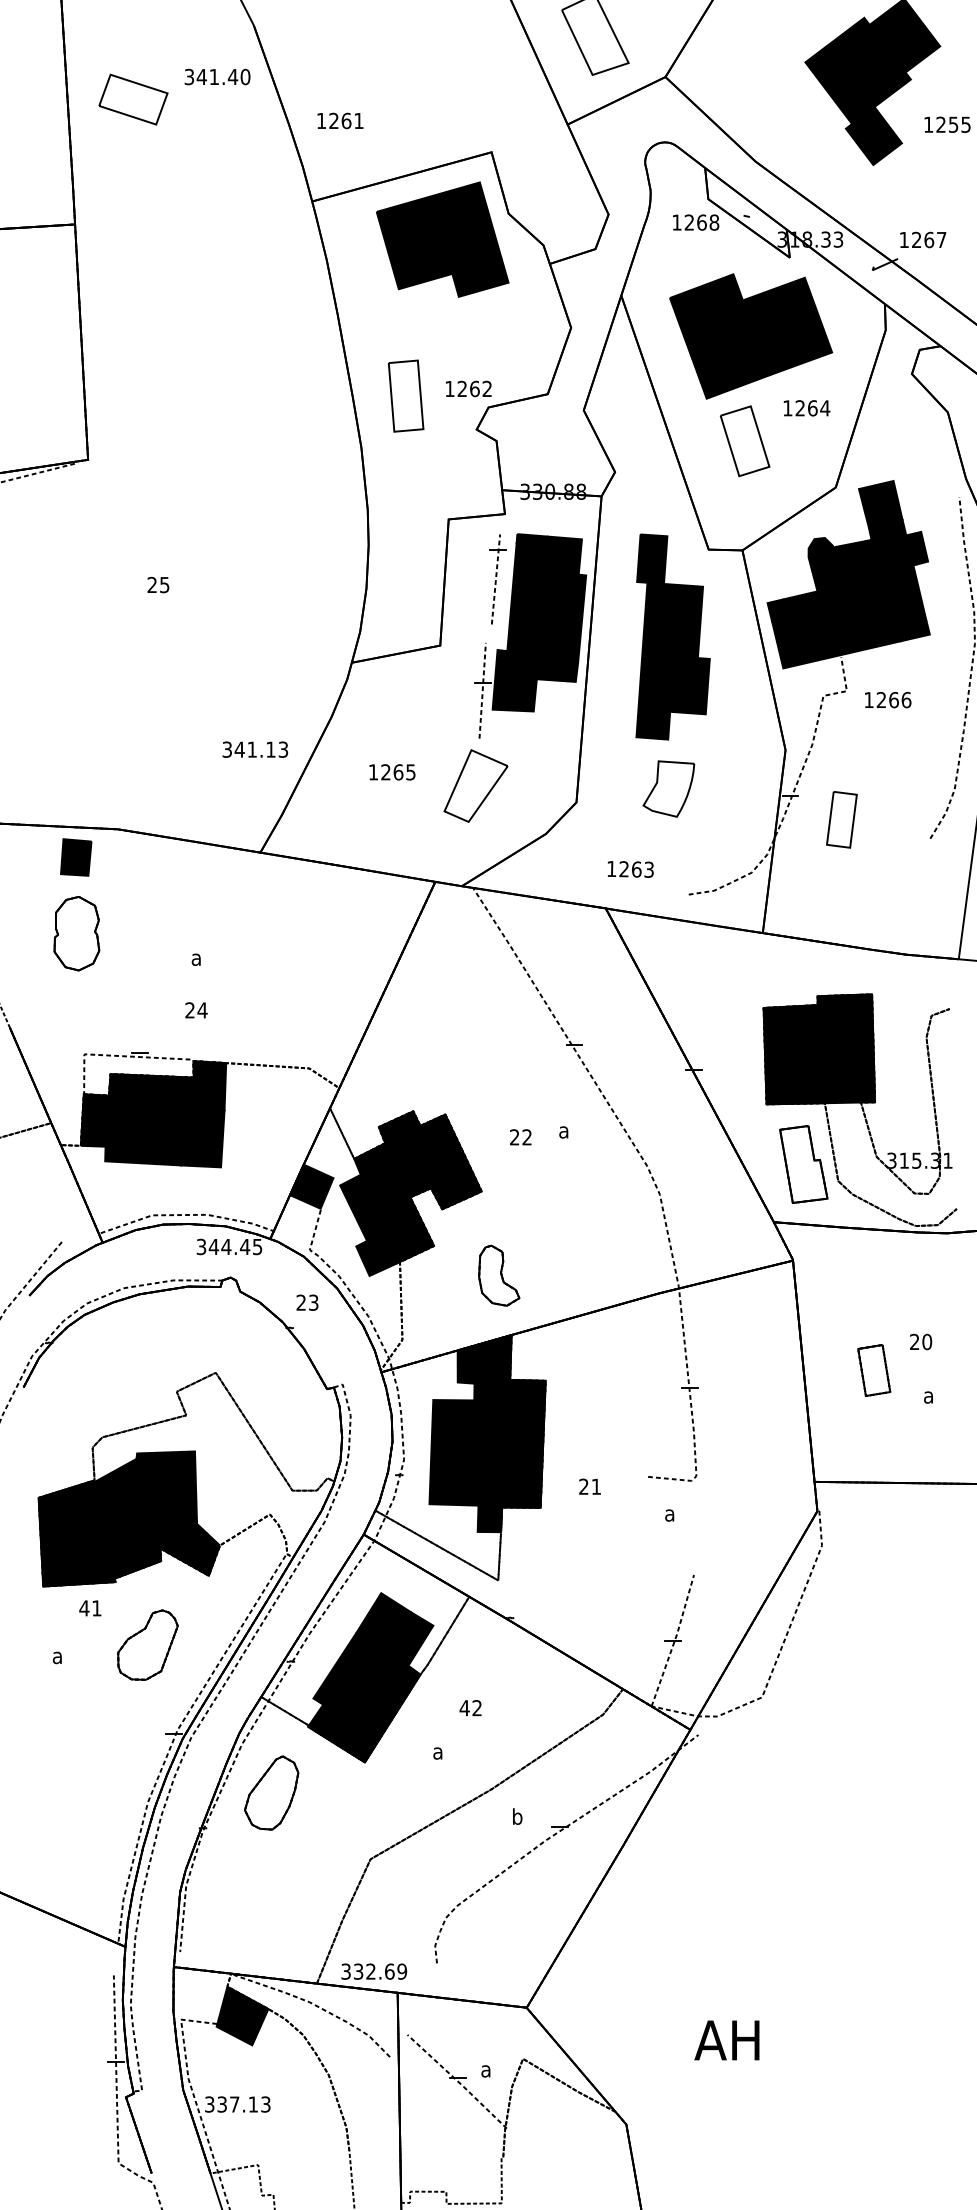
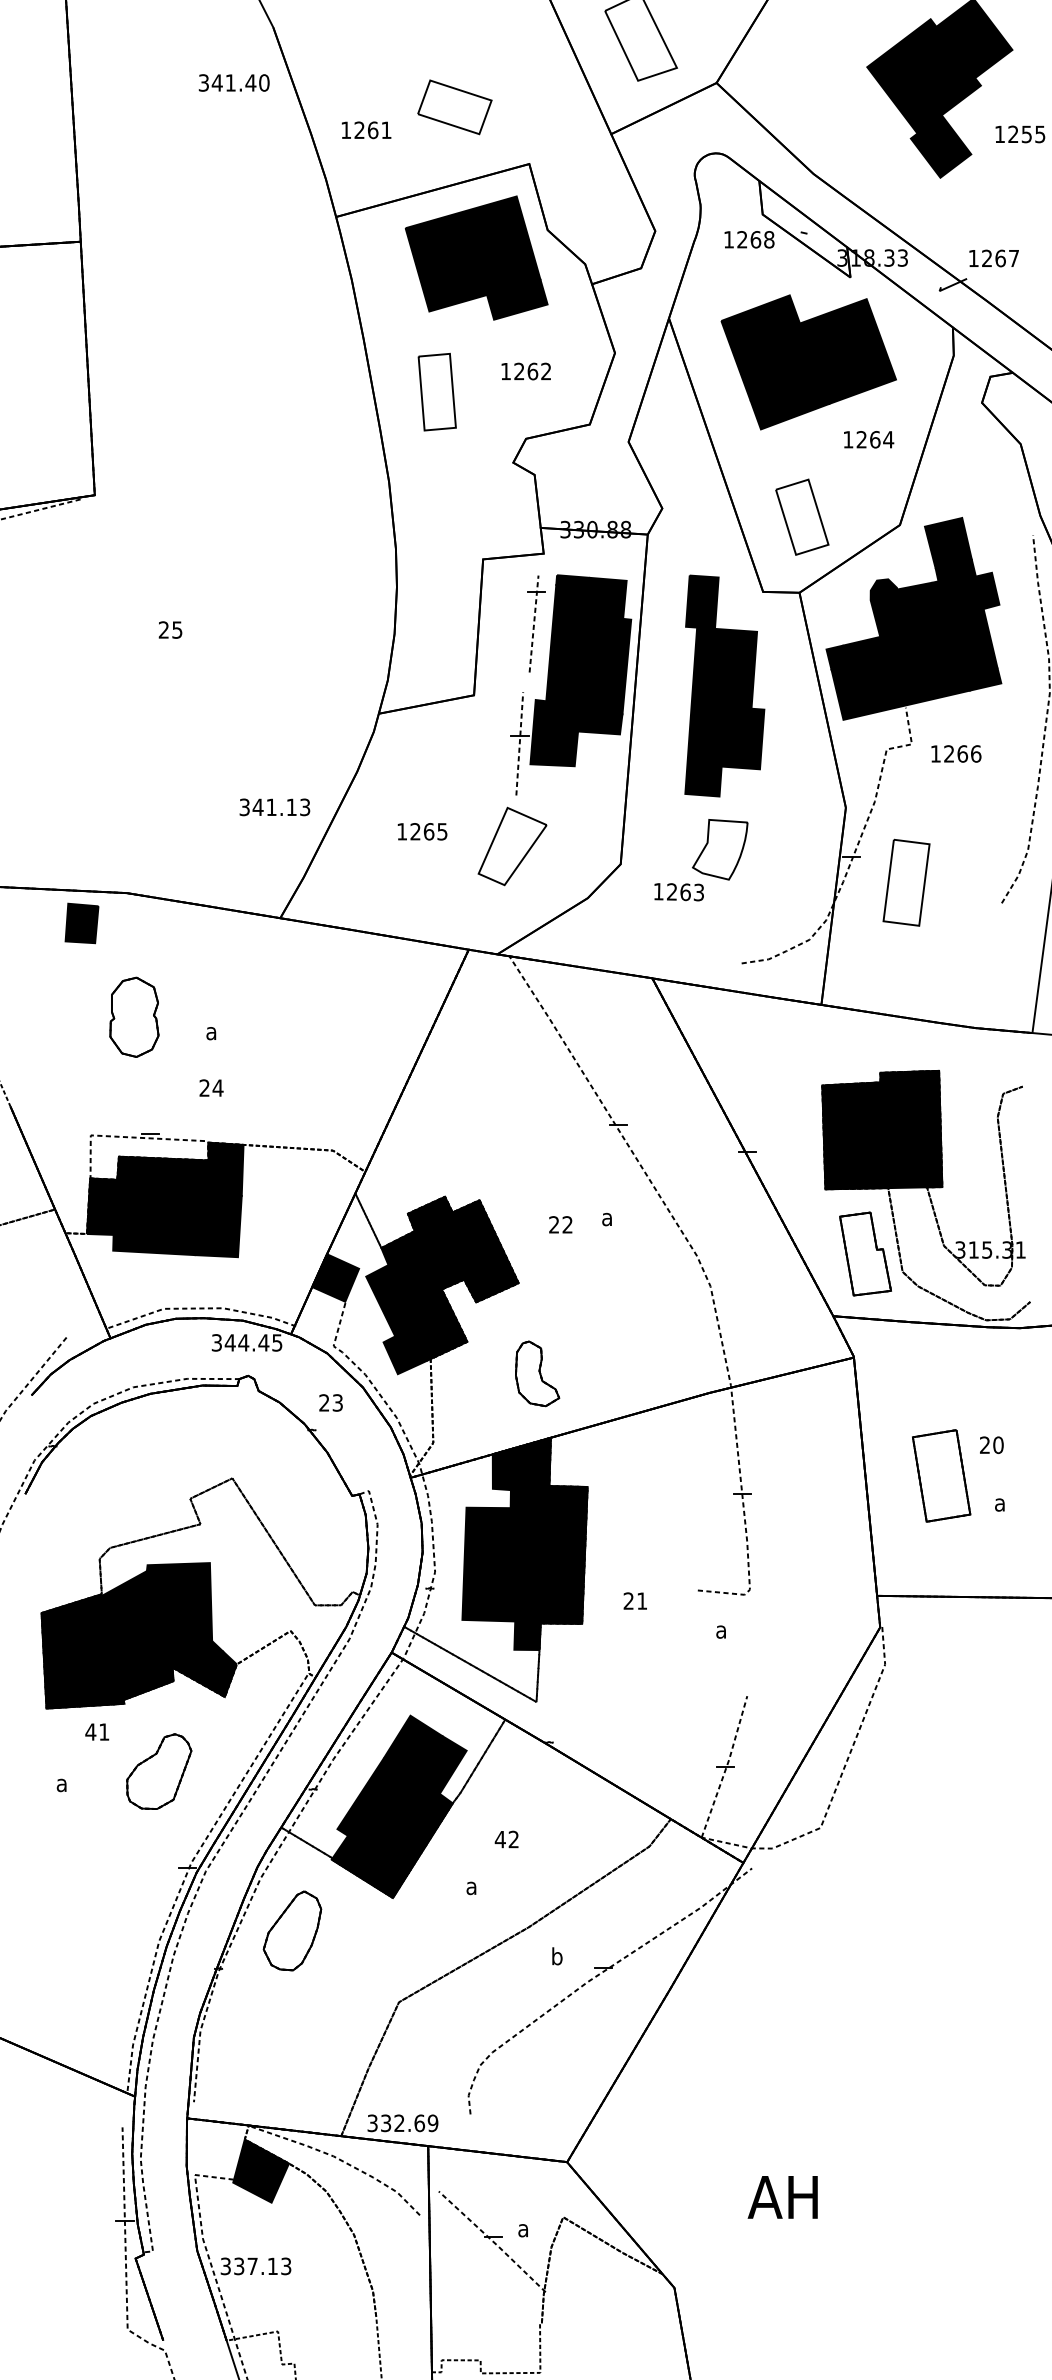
part: (133, 99) -> (454, 107), moved
text: (468, 388) -> (526, 371), moved
part: (406, 395) -> (437, 391), moved
part: (744, 441) -> (801, 517), moved
part: (841, 819) -> (906, 882), size x1.43
text: (630, 869) -> (678, 892), moved
part: (76, 933) -> (134, 1017), moved
part: (873, 1370) -> (940, 1475), size x1.67

